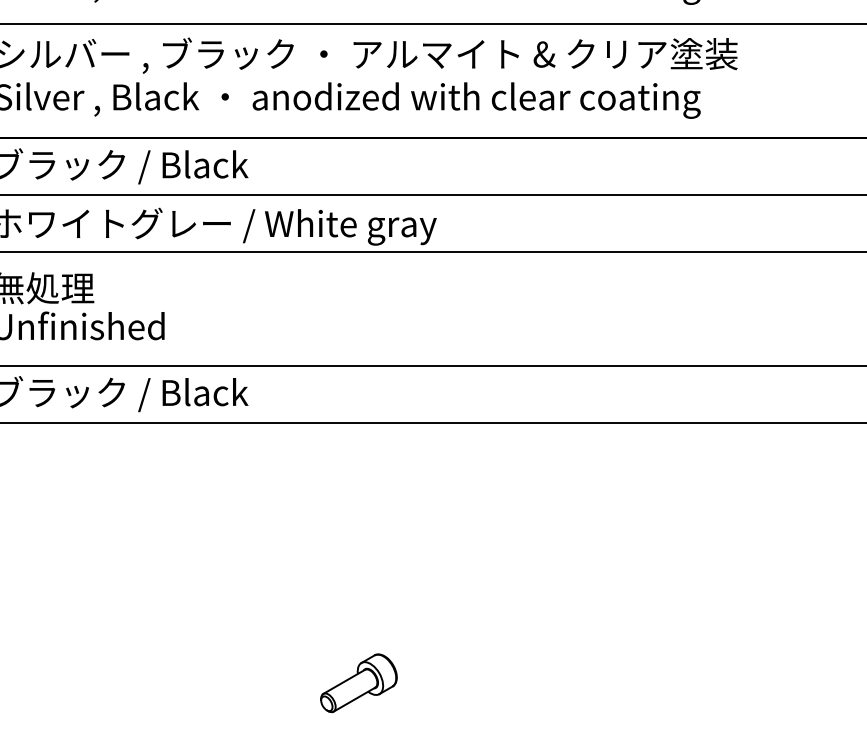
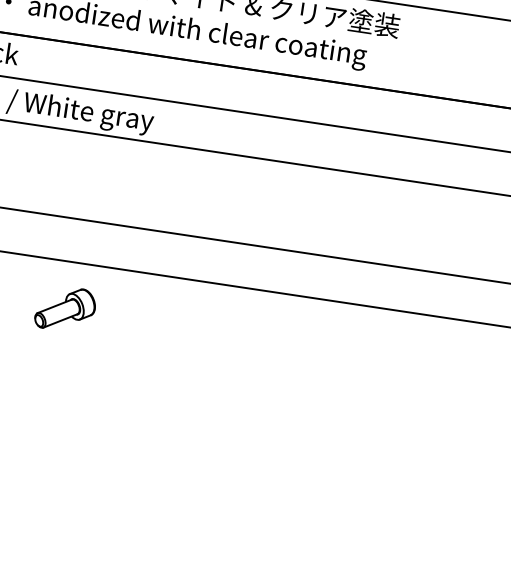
part: (358, 683) -> (65, 309), moved

